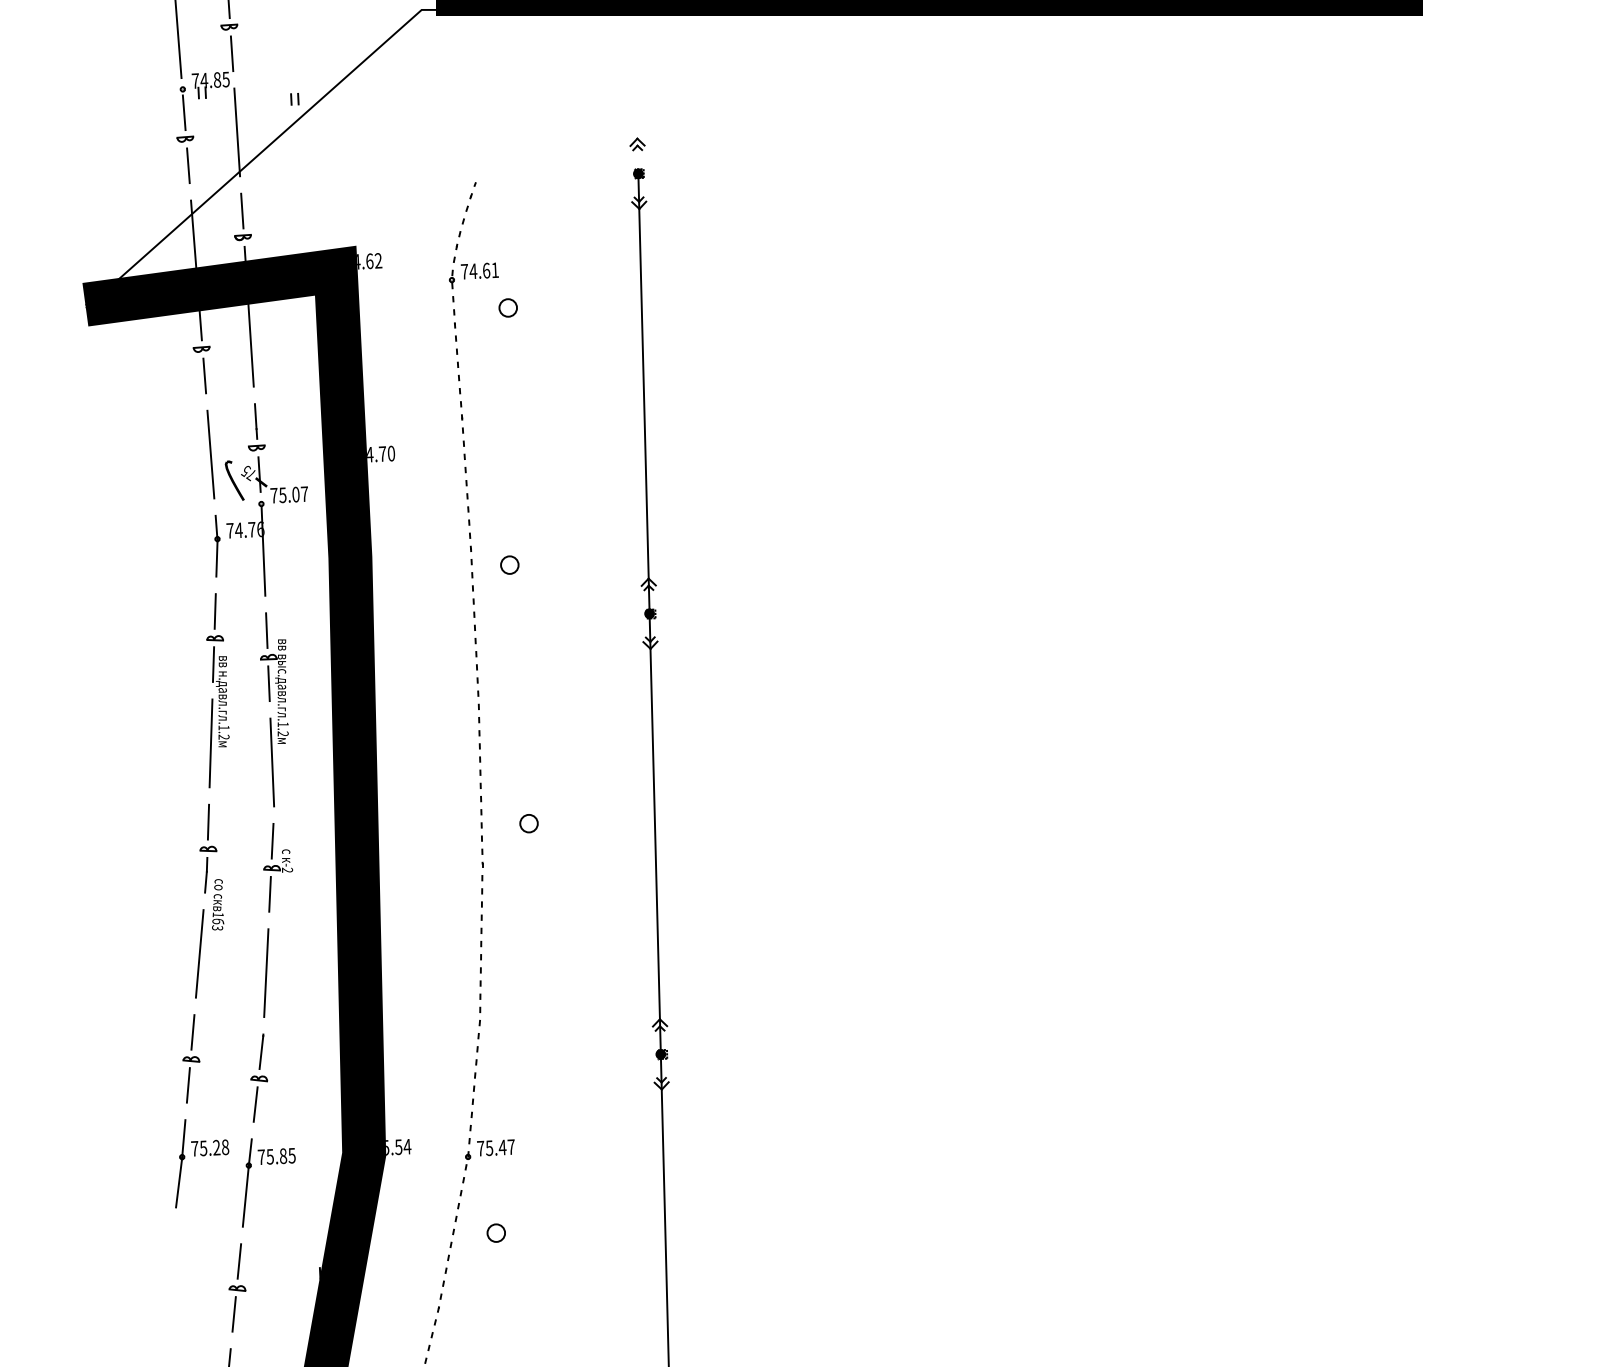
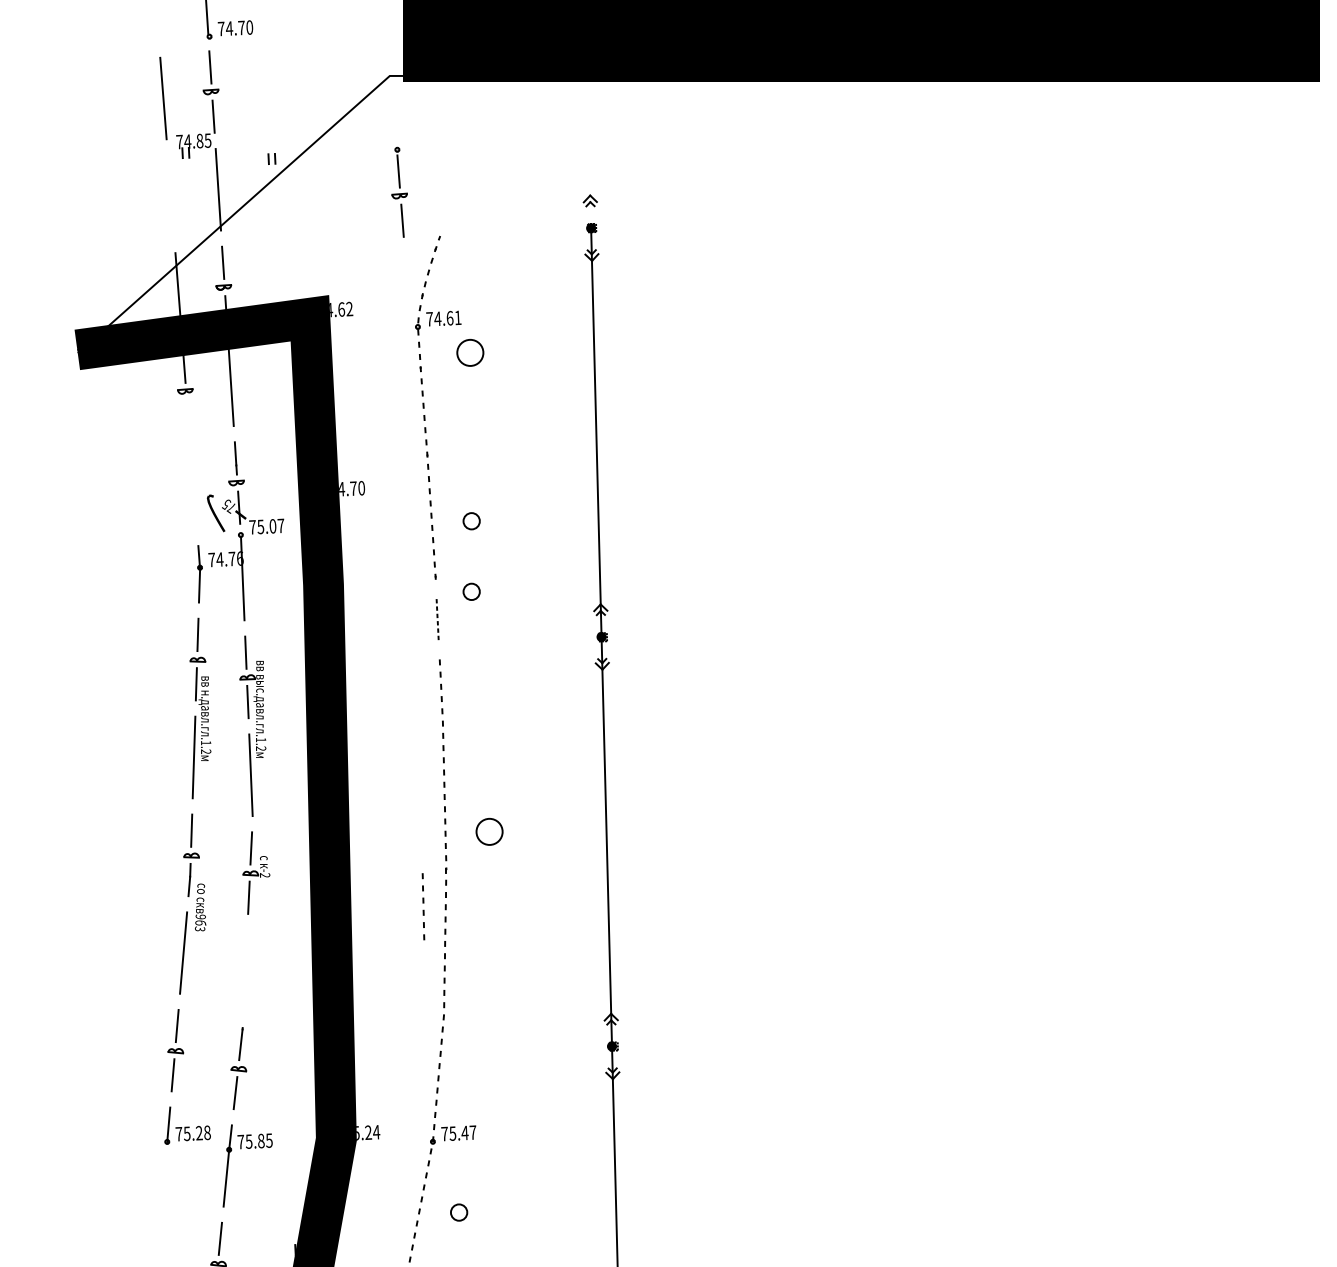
part: (185, 134) -> (399, 191), moved
part: (507, 307) -> (469, 352), size x1.6
line: (204, 375) -> (187, 415), removed
line: (210, 454) -> (193, 489), removed
part: (509, 488) -> (471, 520), added
part: (472, 594) -> (437, 619), size x0.6
part: (528, 823) -> (489, 831), size x1.6
part: (457, 903) -> (423, 906), added
text: (217, 914) -> (200, 916), 1 -> 9
line: (266, 972) -> (245, 970), removed
text: (398, 1147) -> (368, 1132), 75.54 -> 75.24
line: (179, 1182) -> (164, 1165), removed

